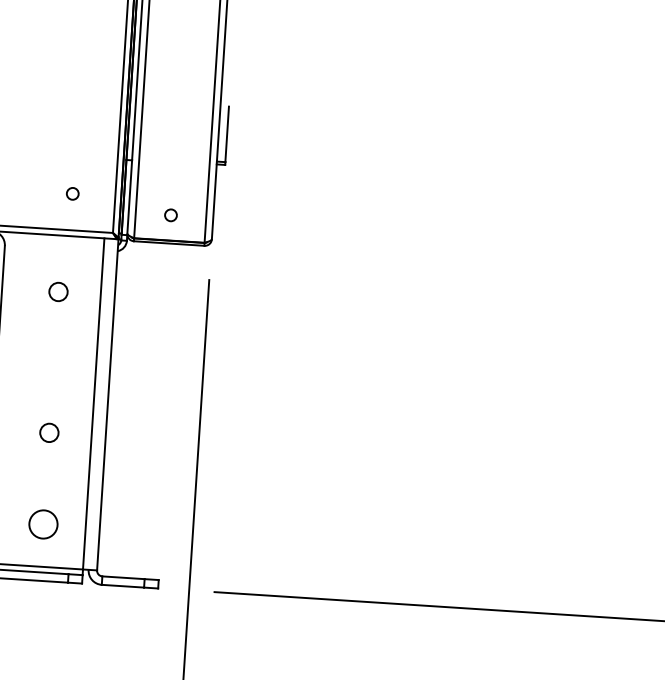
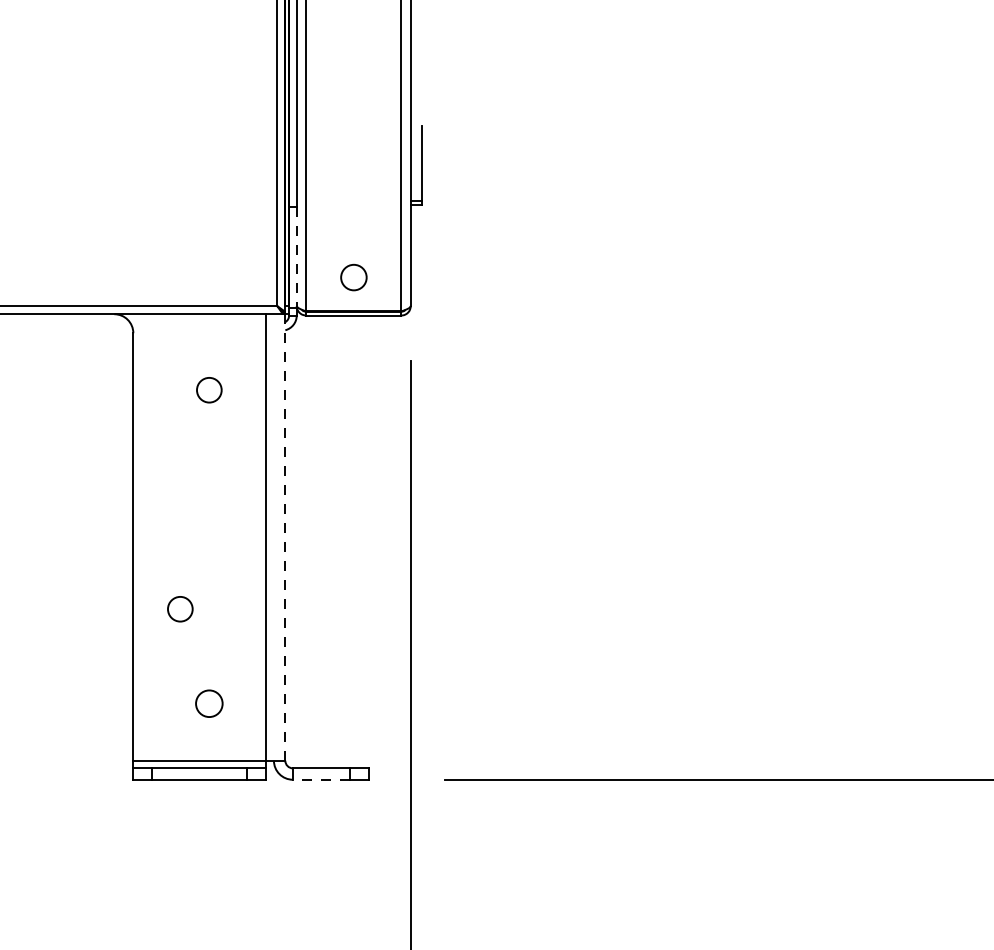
circle: (72, 194) -> (219, 257), removed
line: (129, 198) -> (296, 258), solid -> dashed
circle: (170, 215) -> (353, 277), size x1.6
line: (107, 404) -> (285, 536), solid -> dashed
circle: (49, 433) -> (180, 609), moved
circle: (43, 524) -> (209, 703), size x0.7
line: (123, 586) -> (321, 779), solid -> dashed

